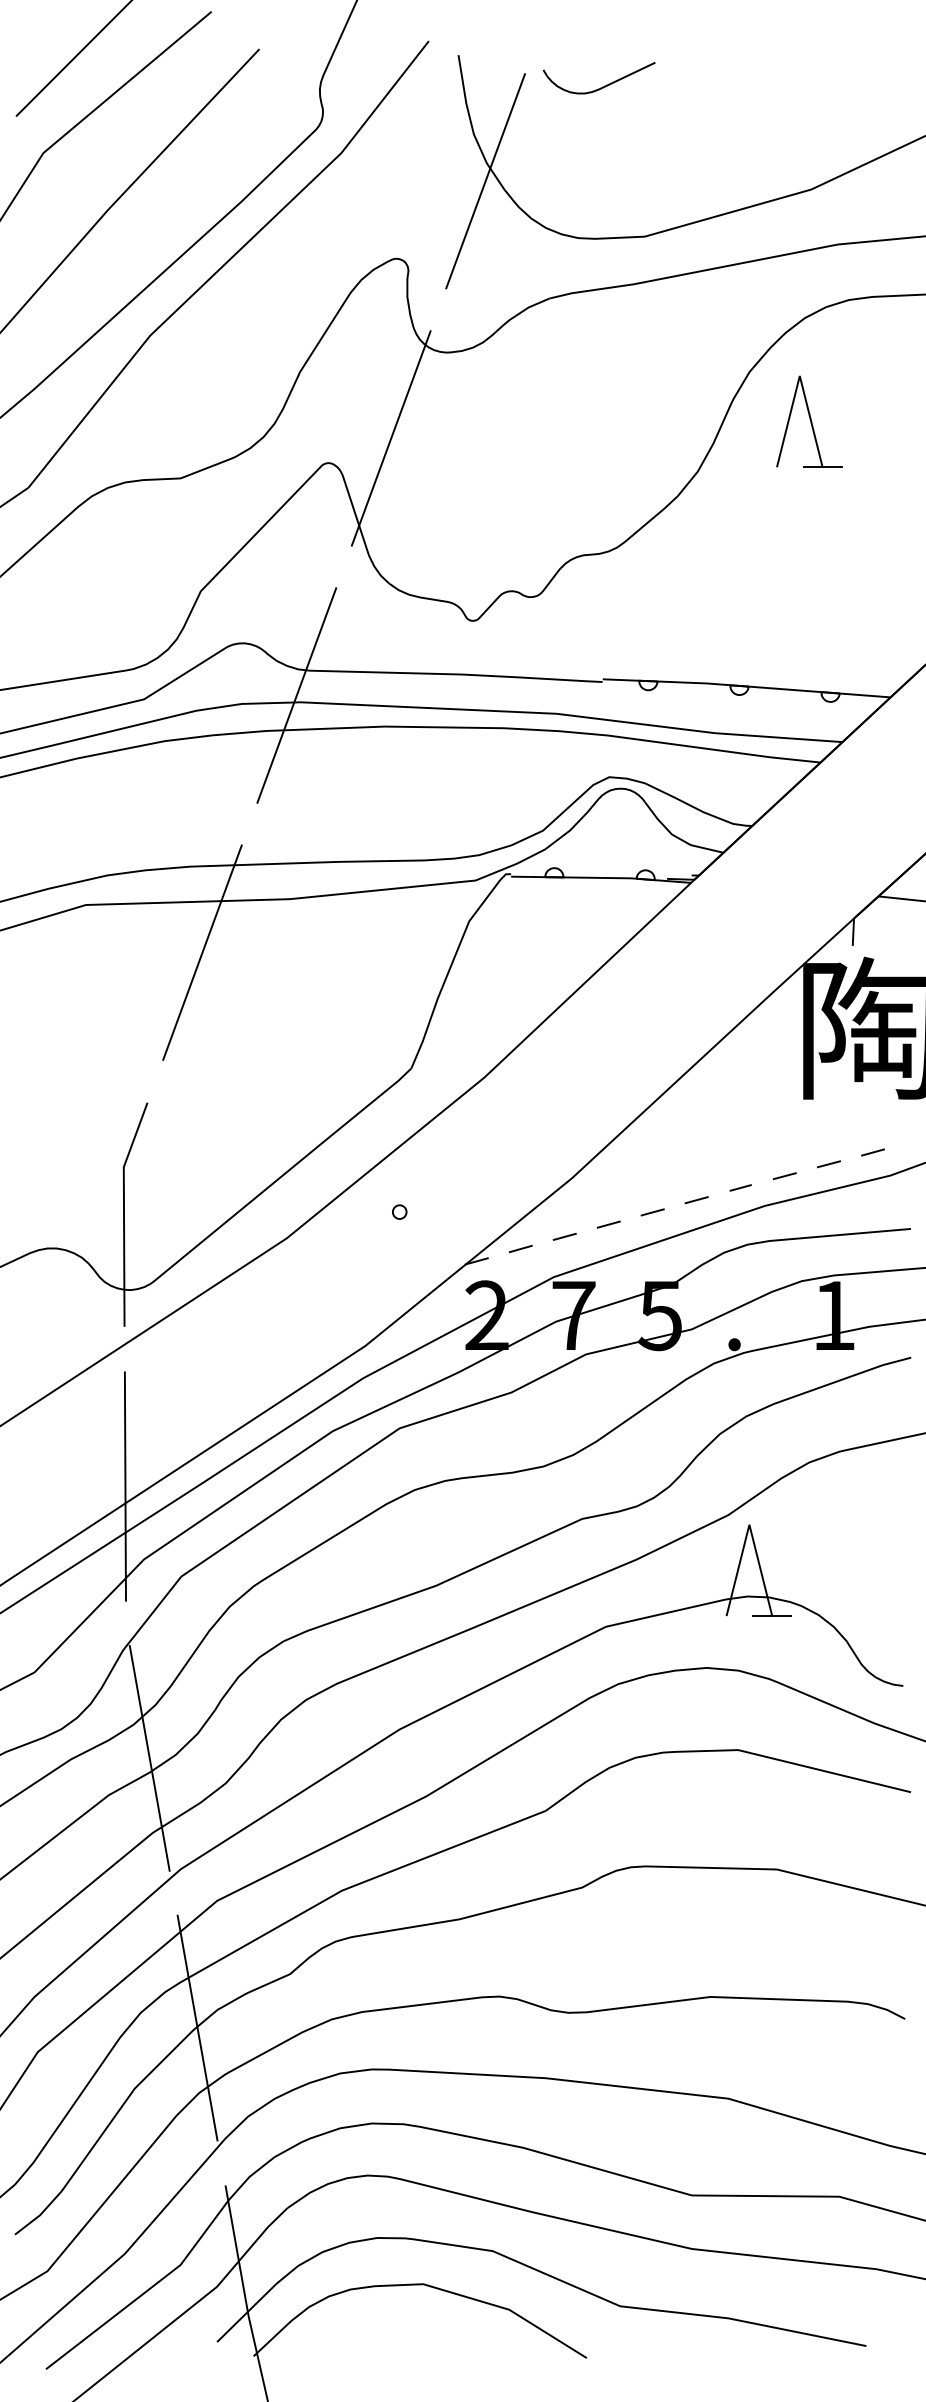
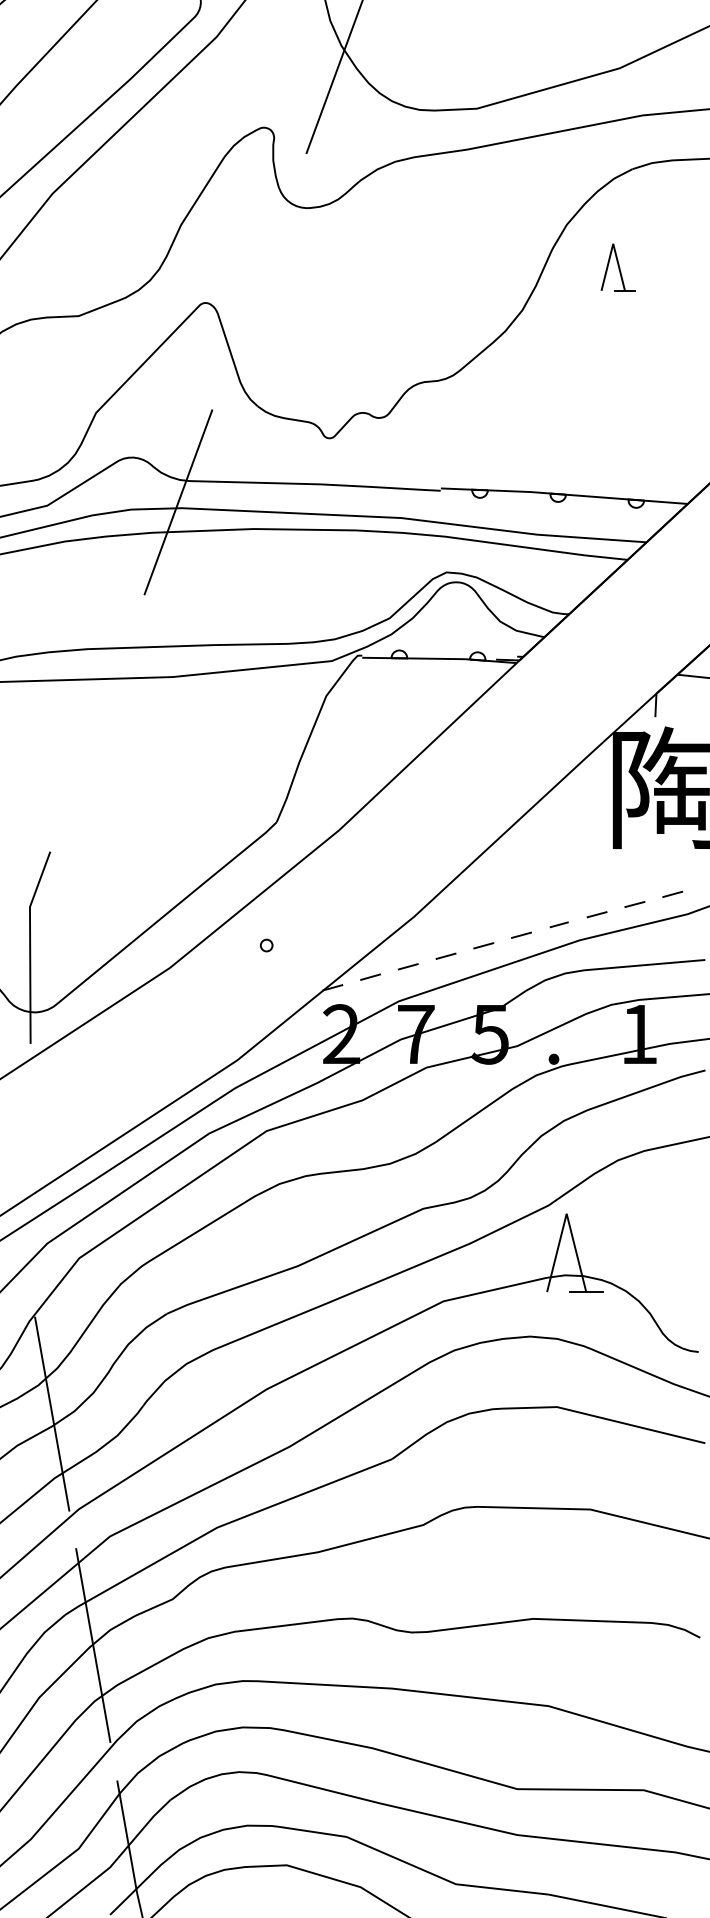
part: (809, 421) -> (618, 267), size x0.6
line: (390, 438) -> (258, 281), removed
line: (202, 952) -> (97, 722), removed
line: (125, 1486) -> (31, 1180), removed

